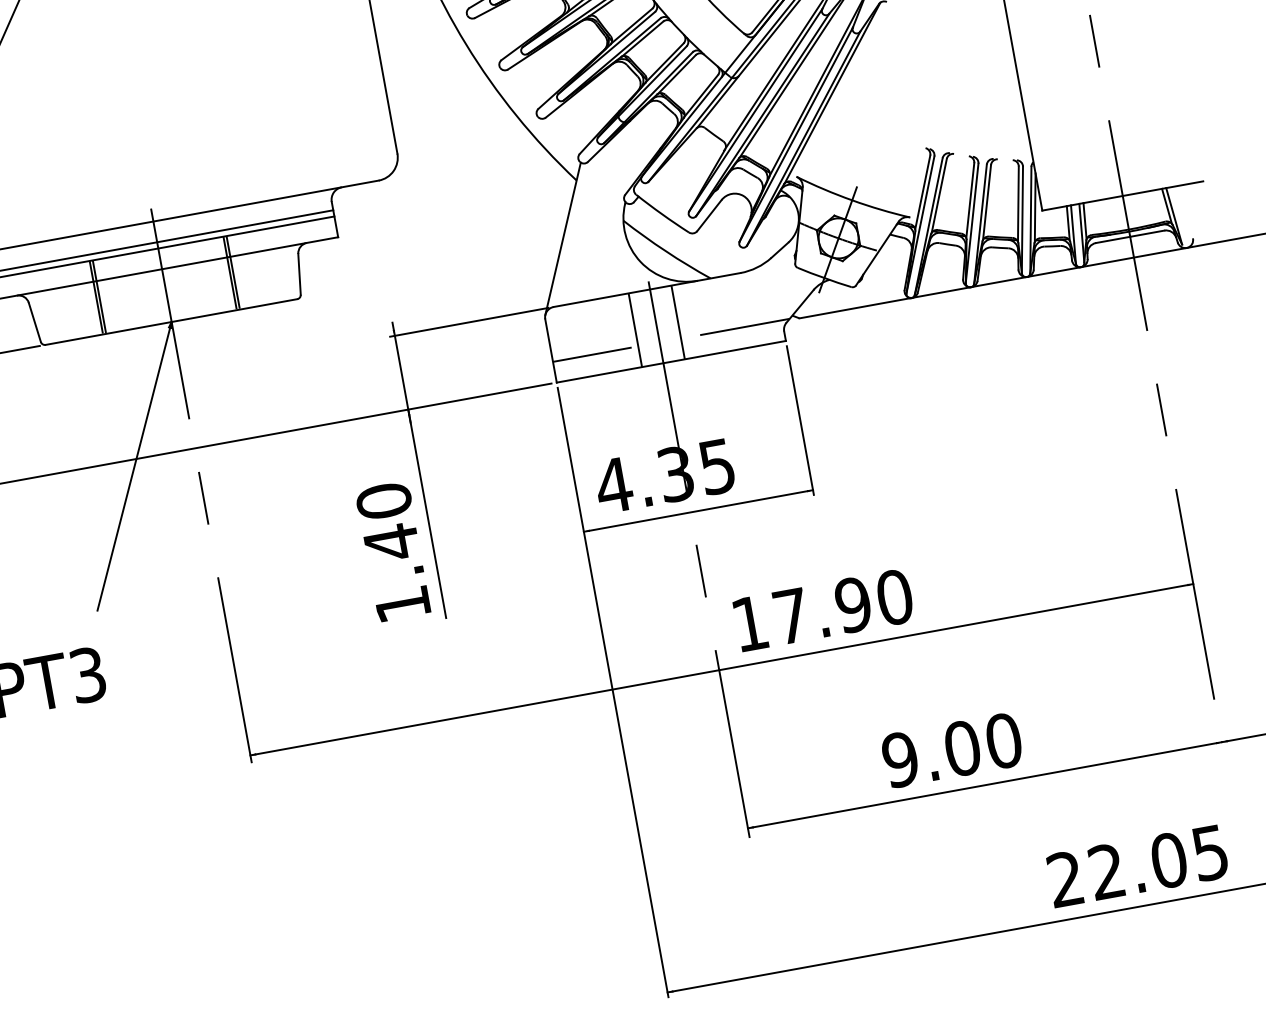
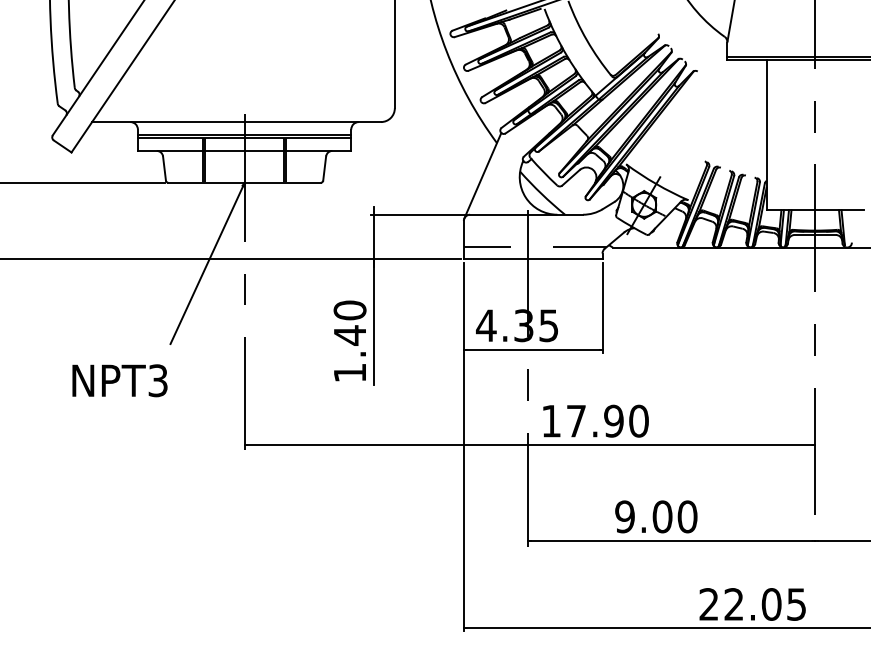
line: (678, 321) -> (541, 236), removed
line: (635, 329) -> (515, 236), removed

